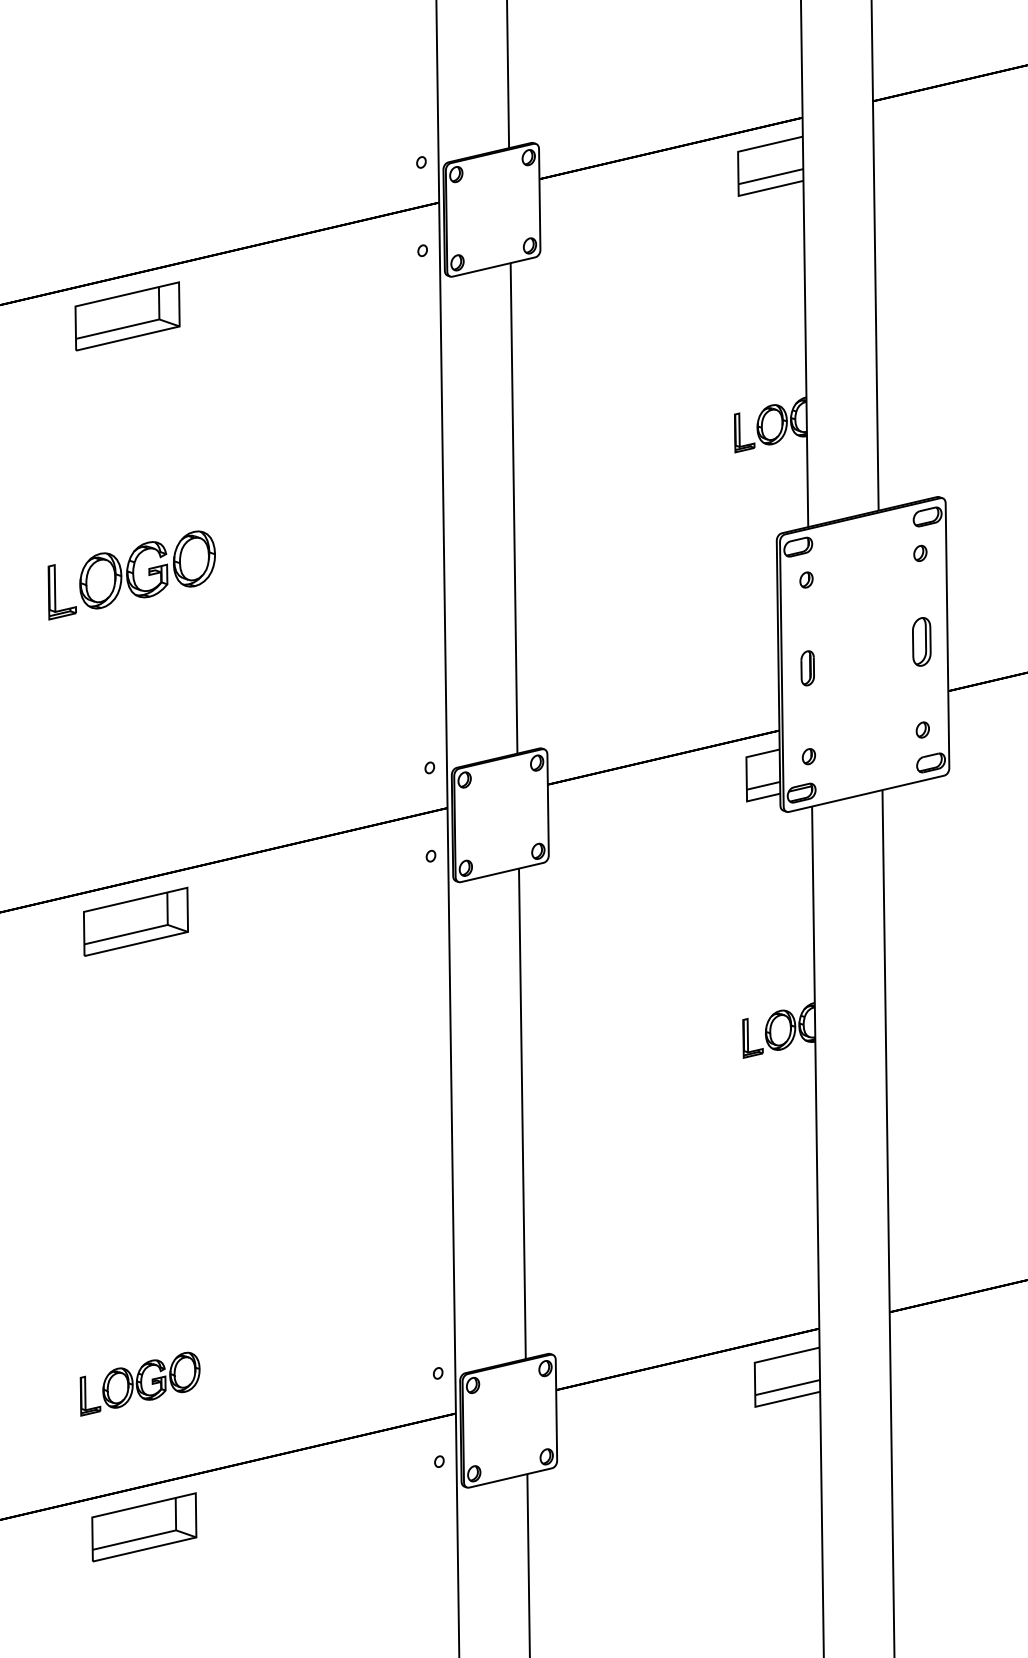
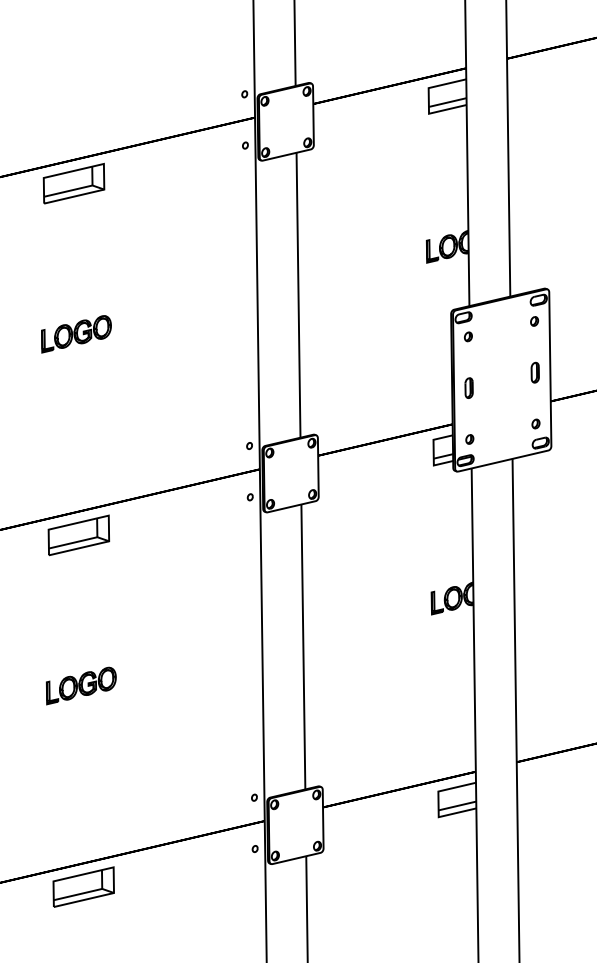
part: (131, 575) -> (76, 334), size x0.71
part: (920, 641) -> (534, 372), size x0.71
part: (138, 1383) -> (80, 685), moved

